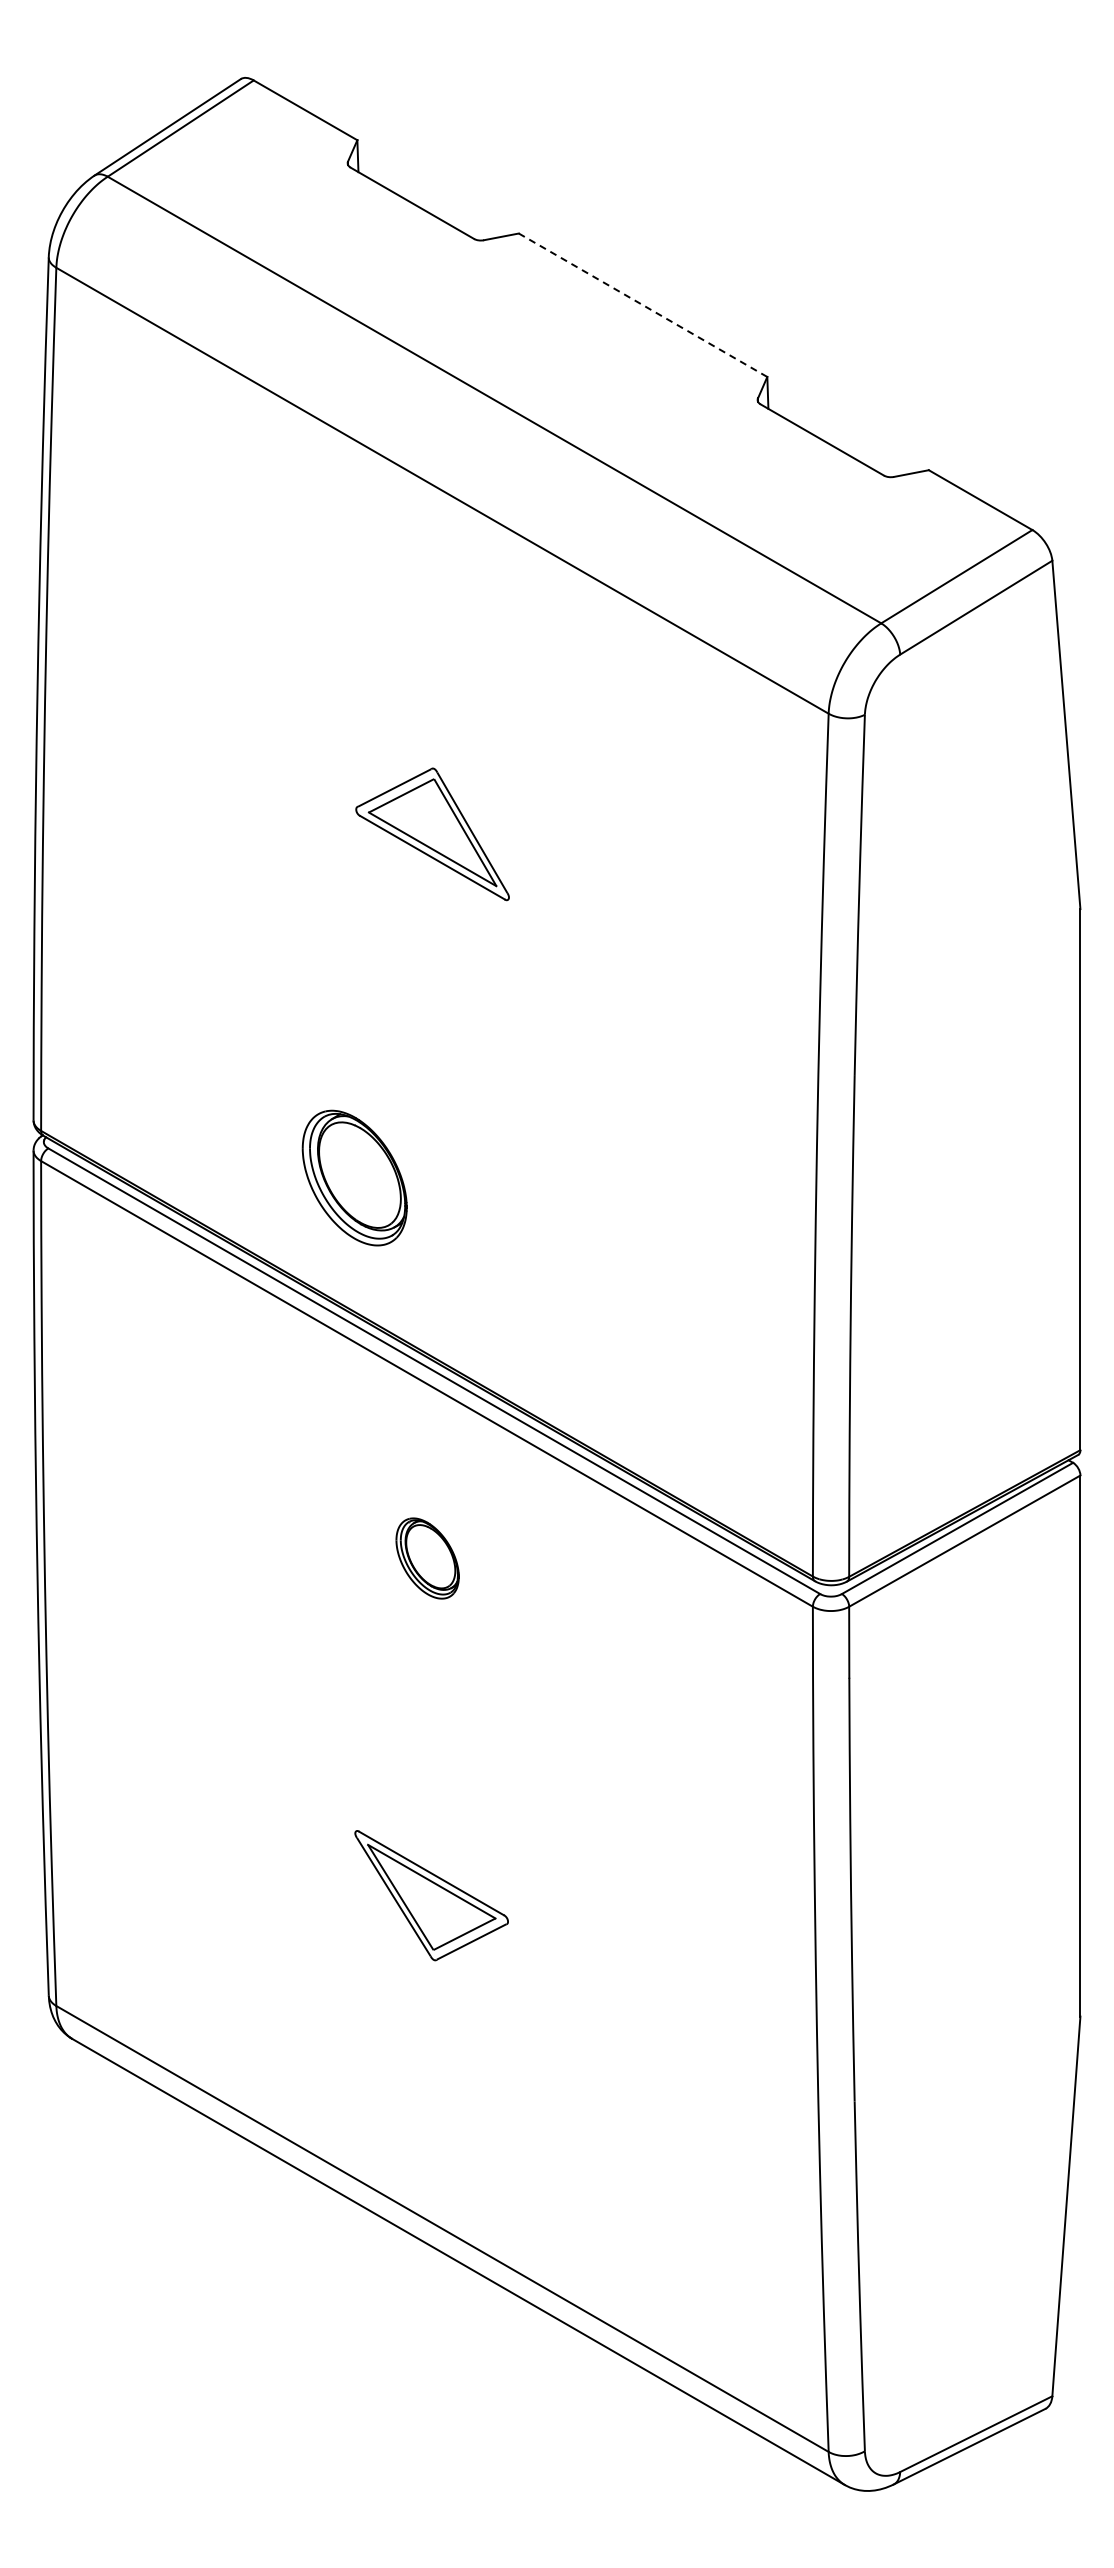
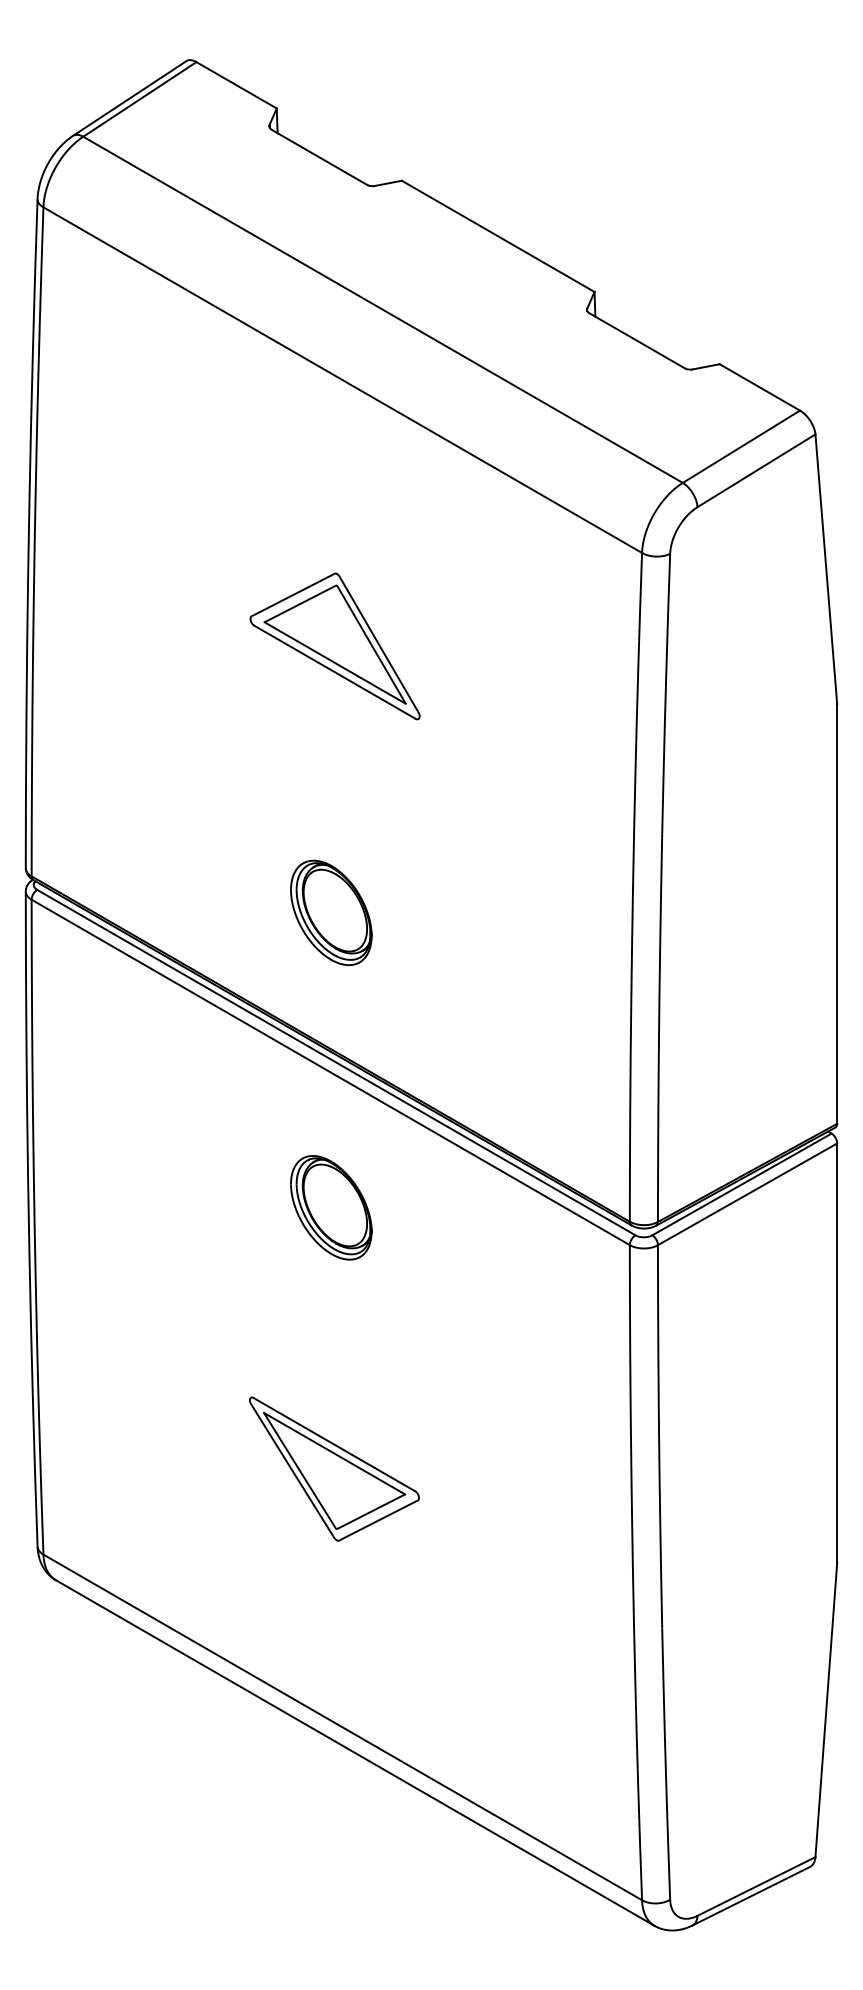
line: (642, 305) -> (497, 236), dashed -> solid
part: (432, 834) -> (335, 646), size x1.43
part: (354, 1177) -> (331, 912), moved
part: (427, 1558) -> (331, 1207), size x1.67
part: (431, 1895) -> (334, 1468), size x1.43

